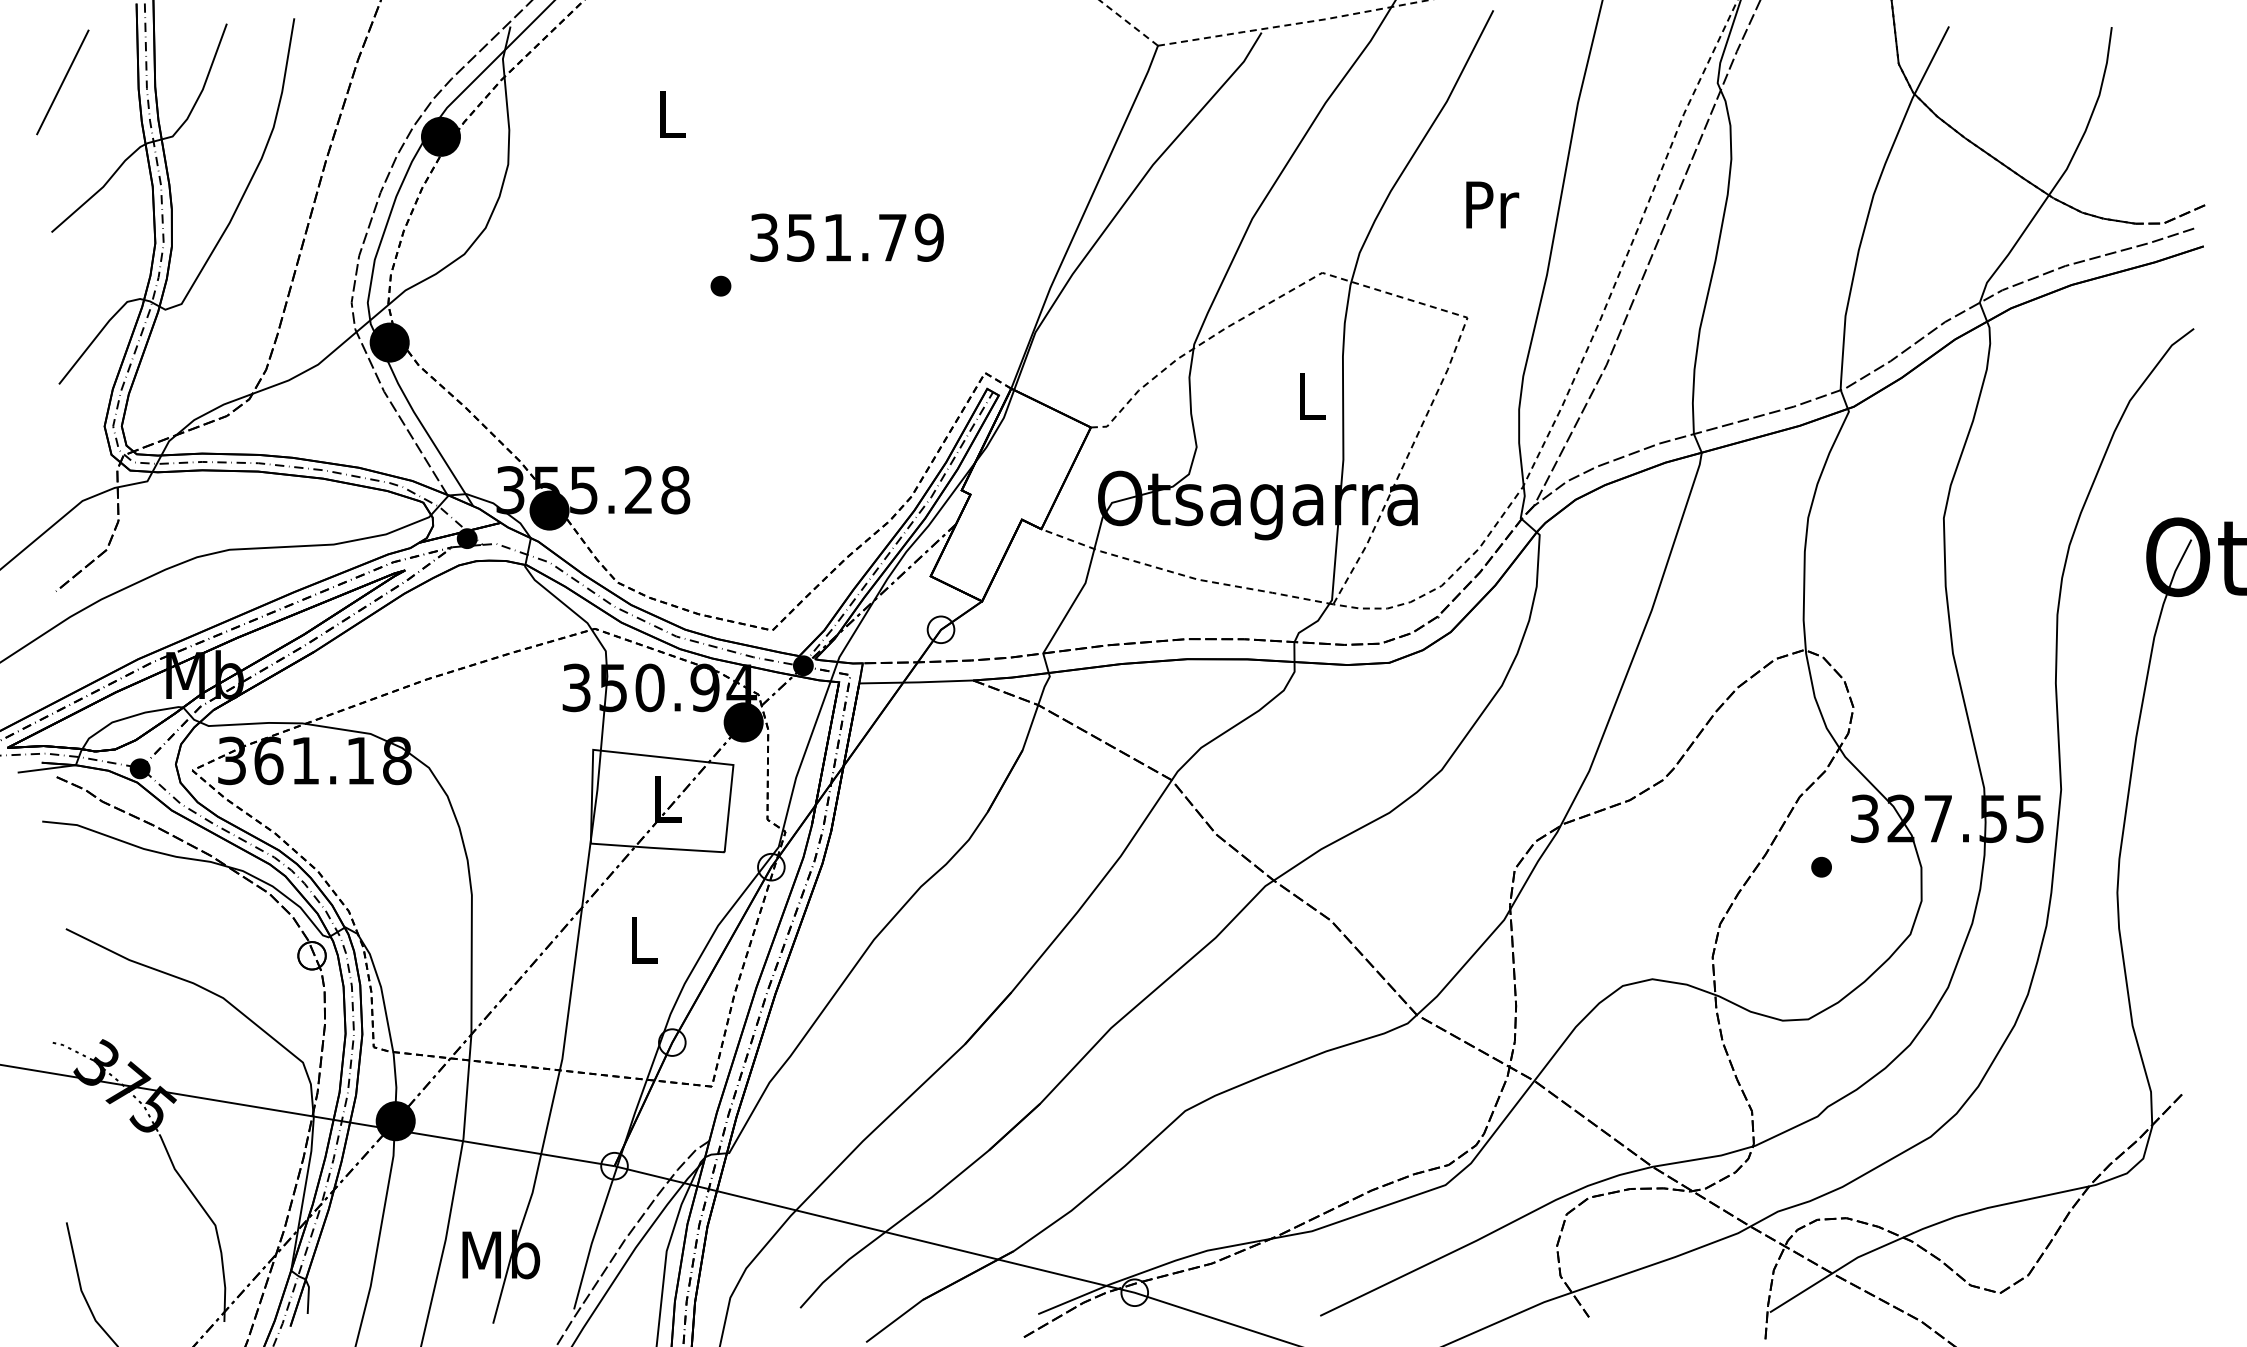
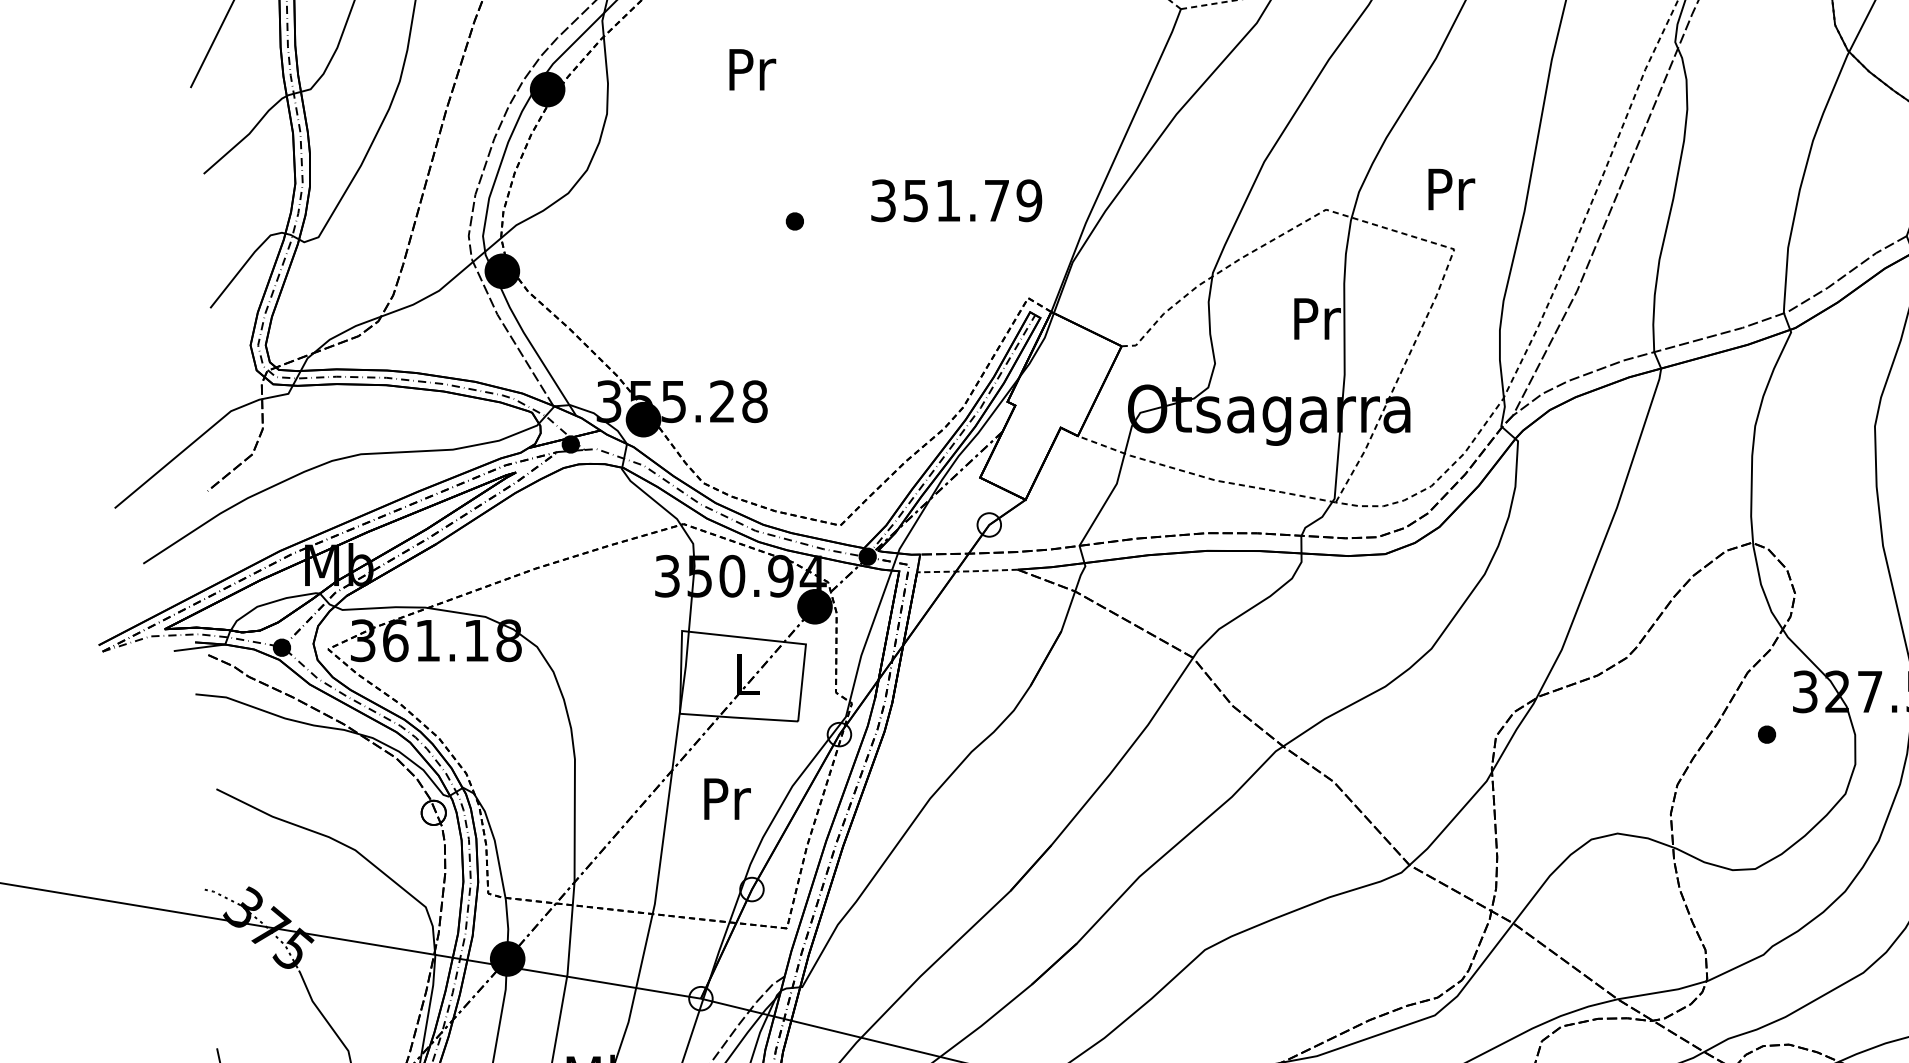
text: (672, 114) -> (752, 69), L -> Pr
text: (1492, 204) -> (1451, 189), moved
text: (846, 237) -> (956, 200), moved
text: (1312, 396) -> (1317, 318), L -> Pr
line: (917, 682) -> (968, 571), solid -> dashed
text: (644, 939) -> (727, 798), L -> Pr

